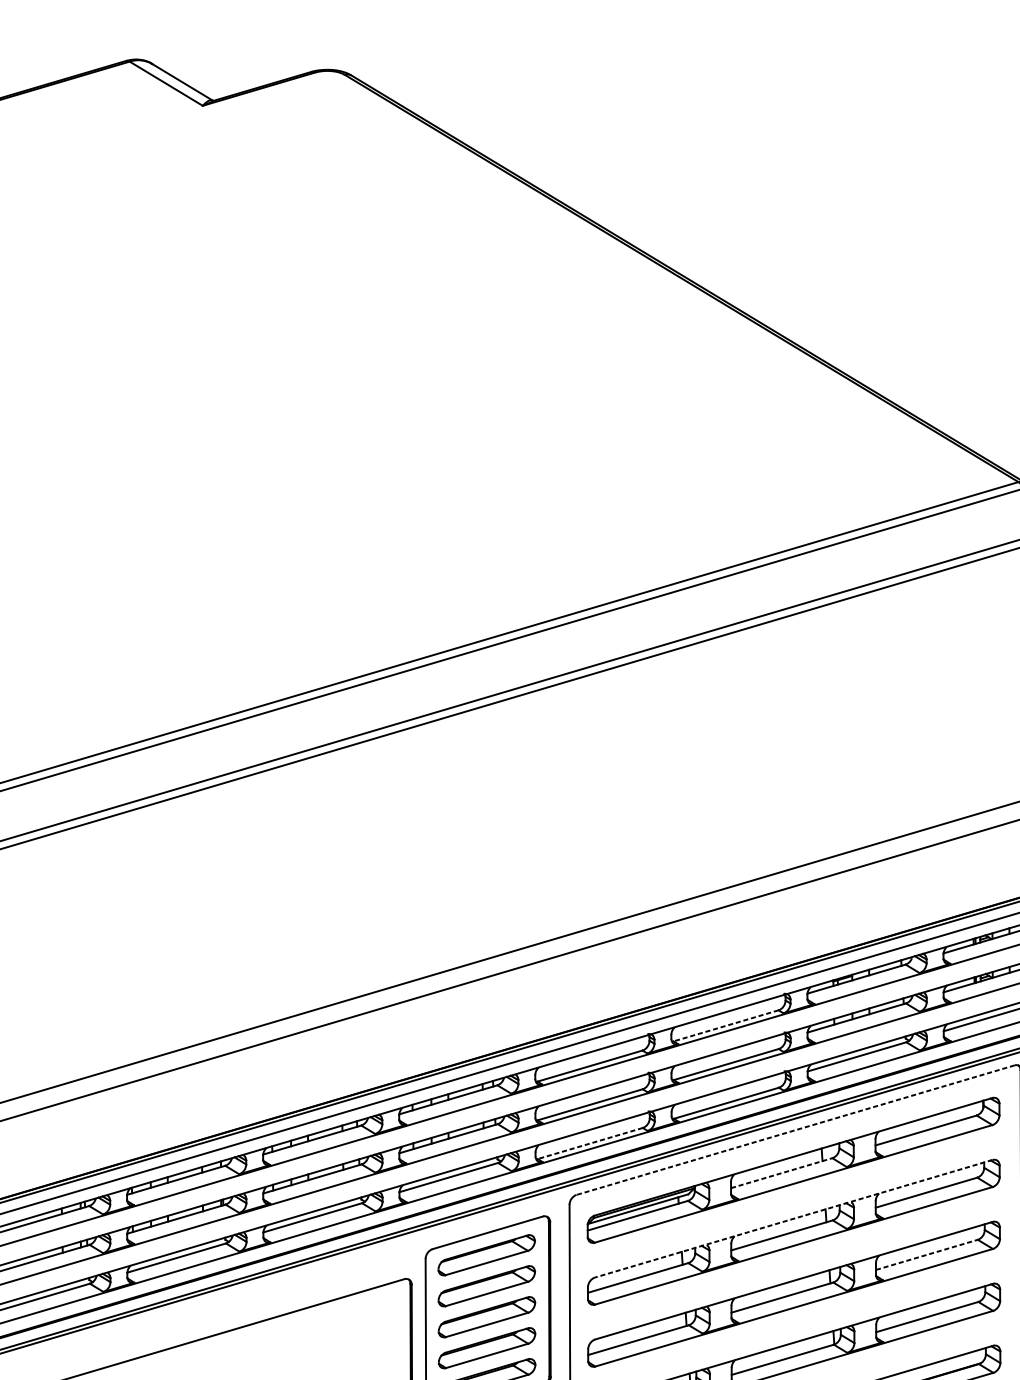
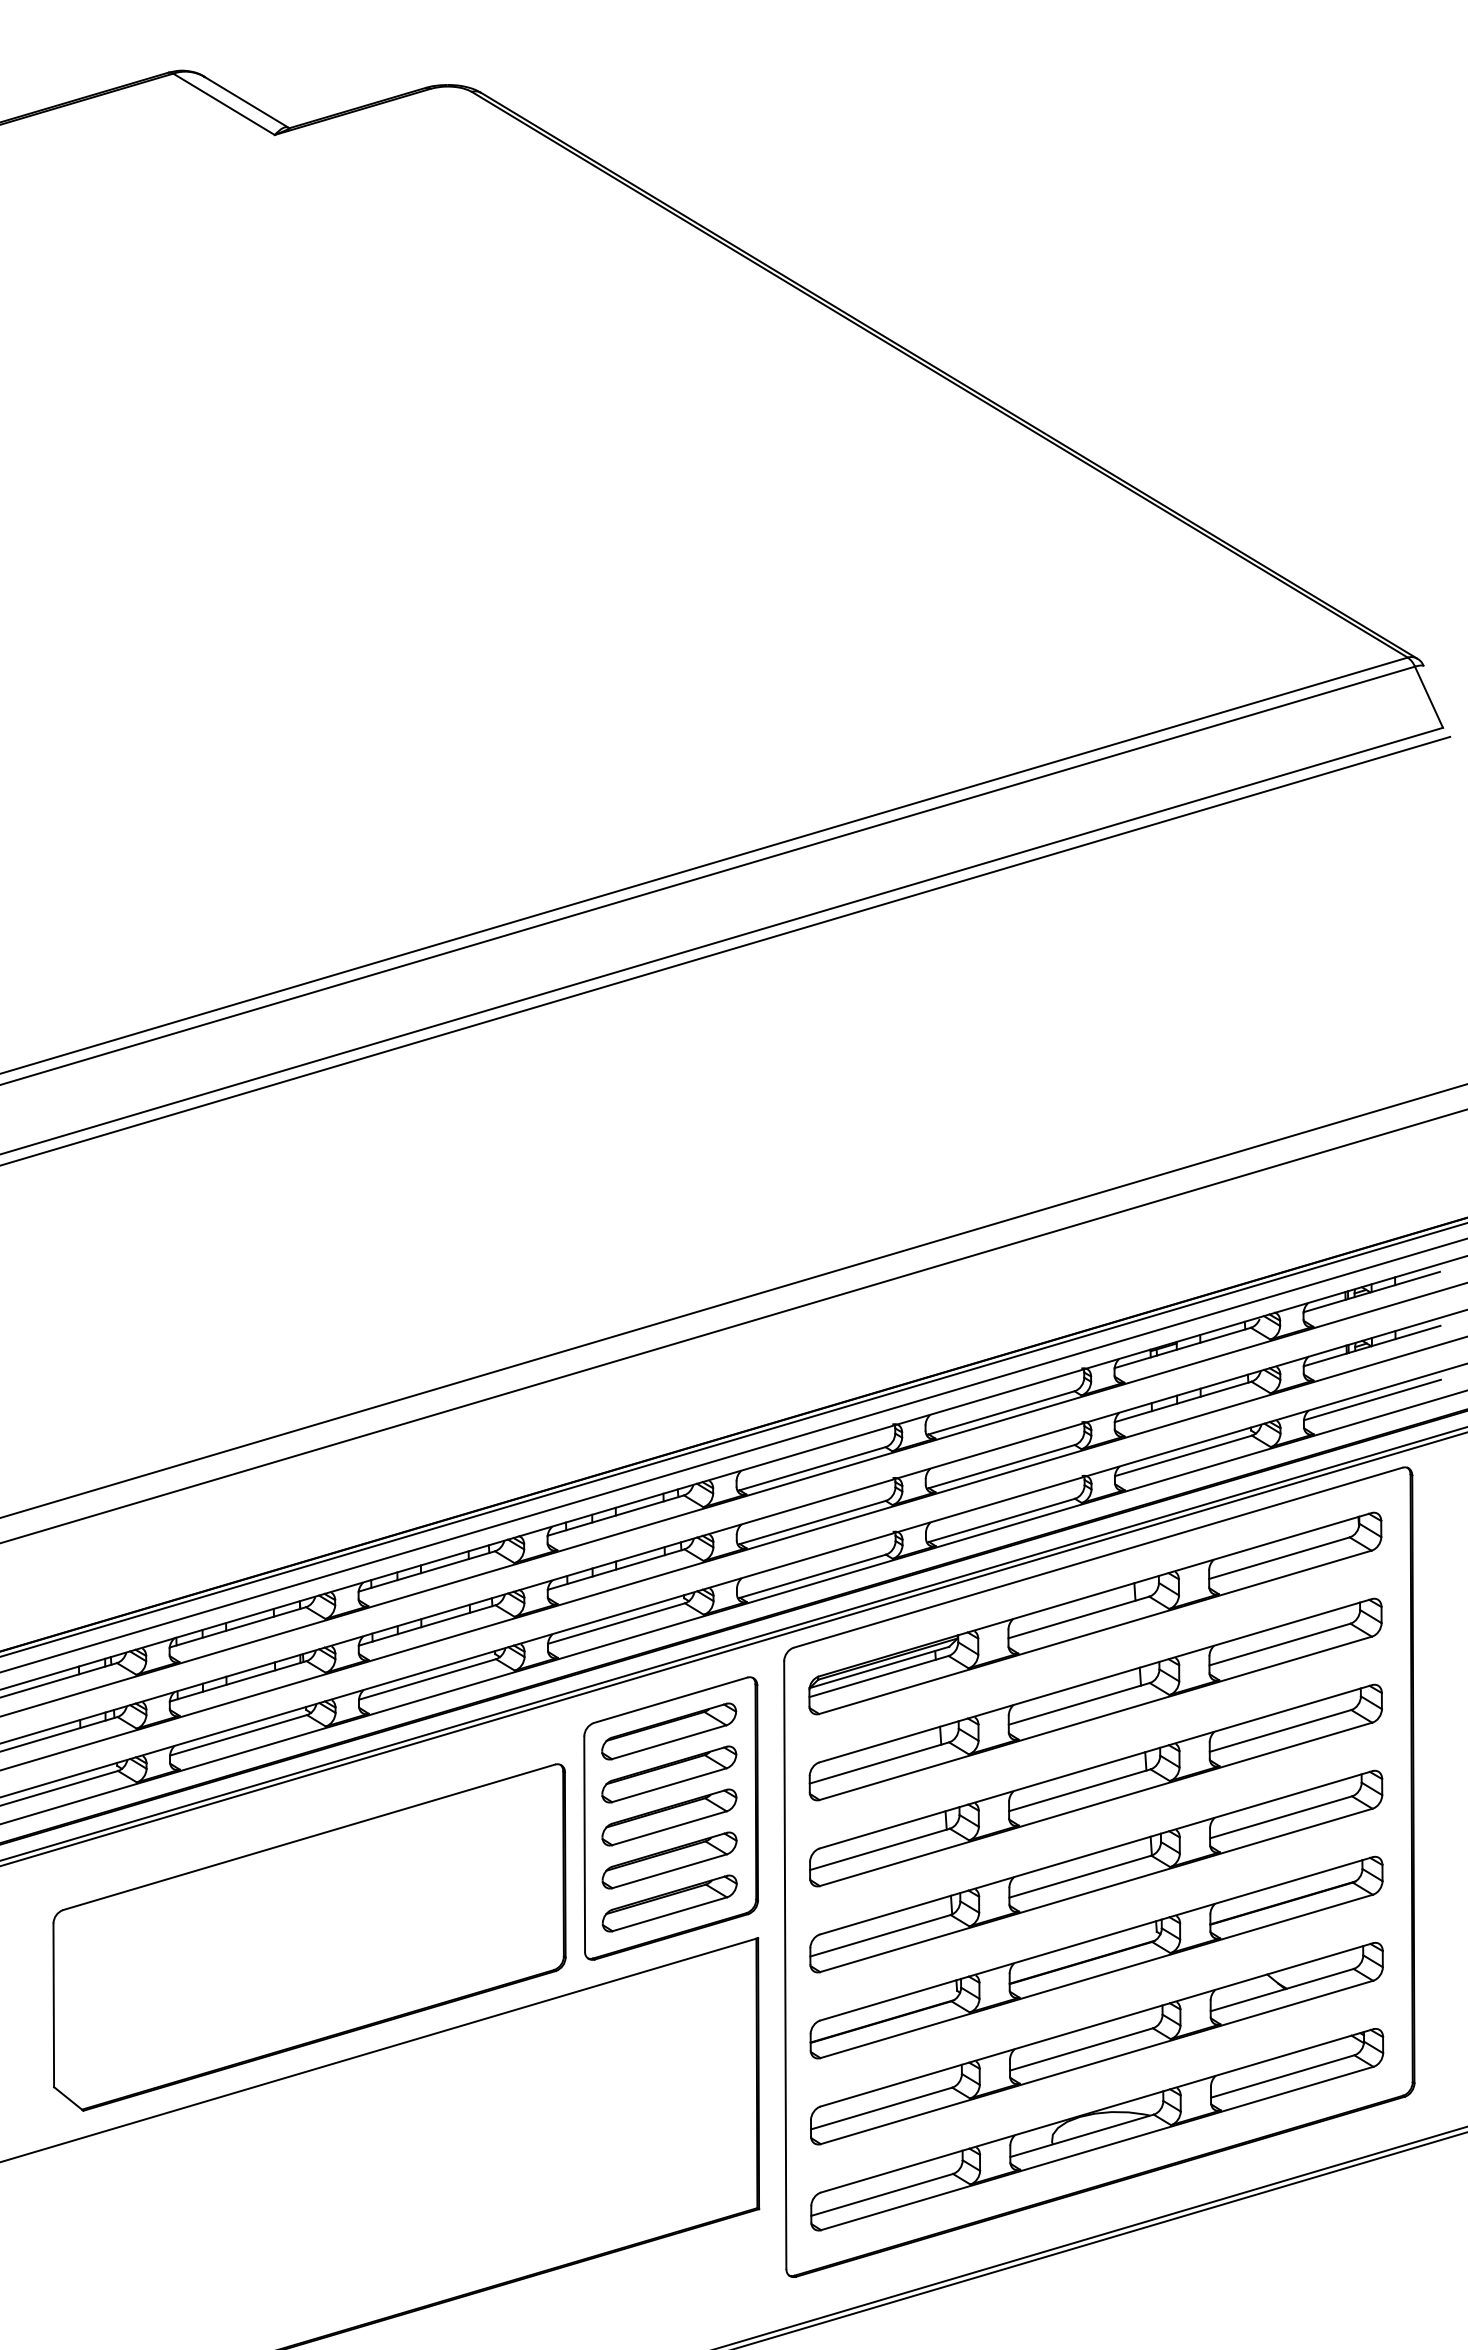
line: (726, 1025) -> (1001, 1412), dashed -> solid
line: (795, 1130) -> (1097, 1557), dashed -> solid
line: (589, 1143) -> (812, 1576), dashed -> solid
line: (782, 1173) -> (1079, 1617), dashed -> solid
line: (793, 1218) -> (1095, 1680), dashed -> solid
line: (926, 1254) -> (1280, 1730), dashed -> solid

